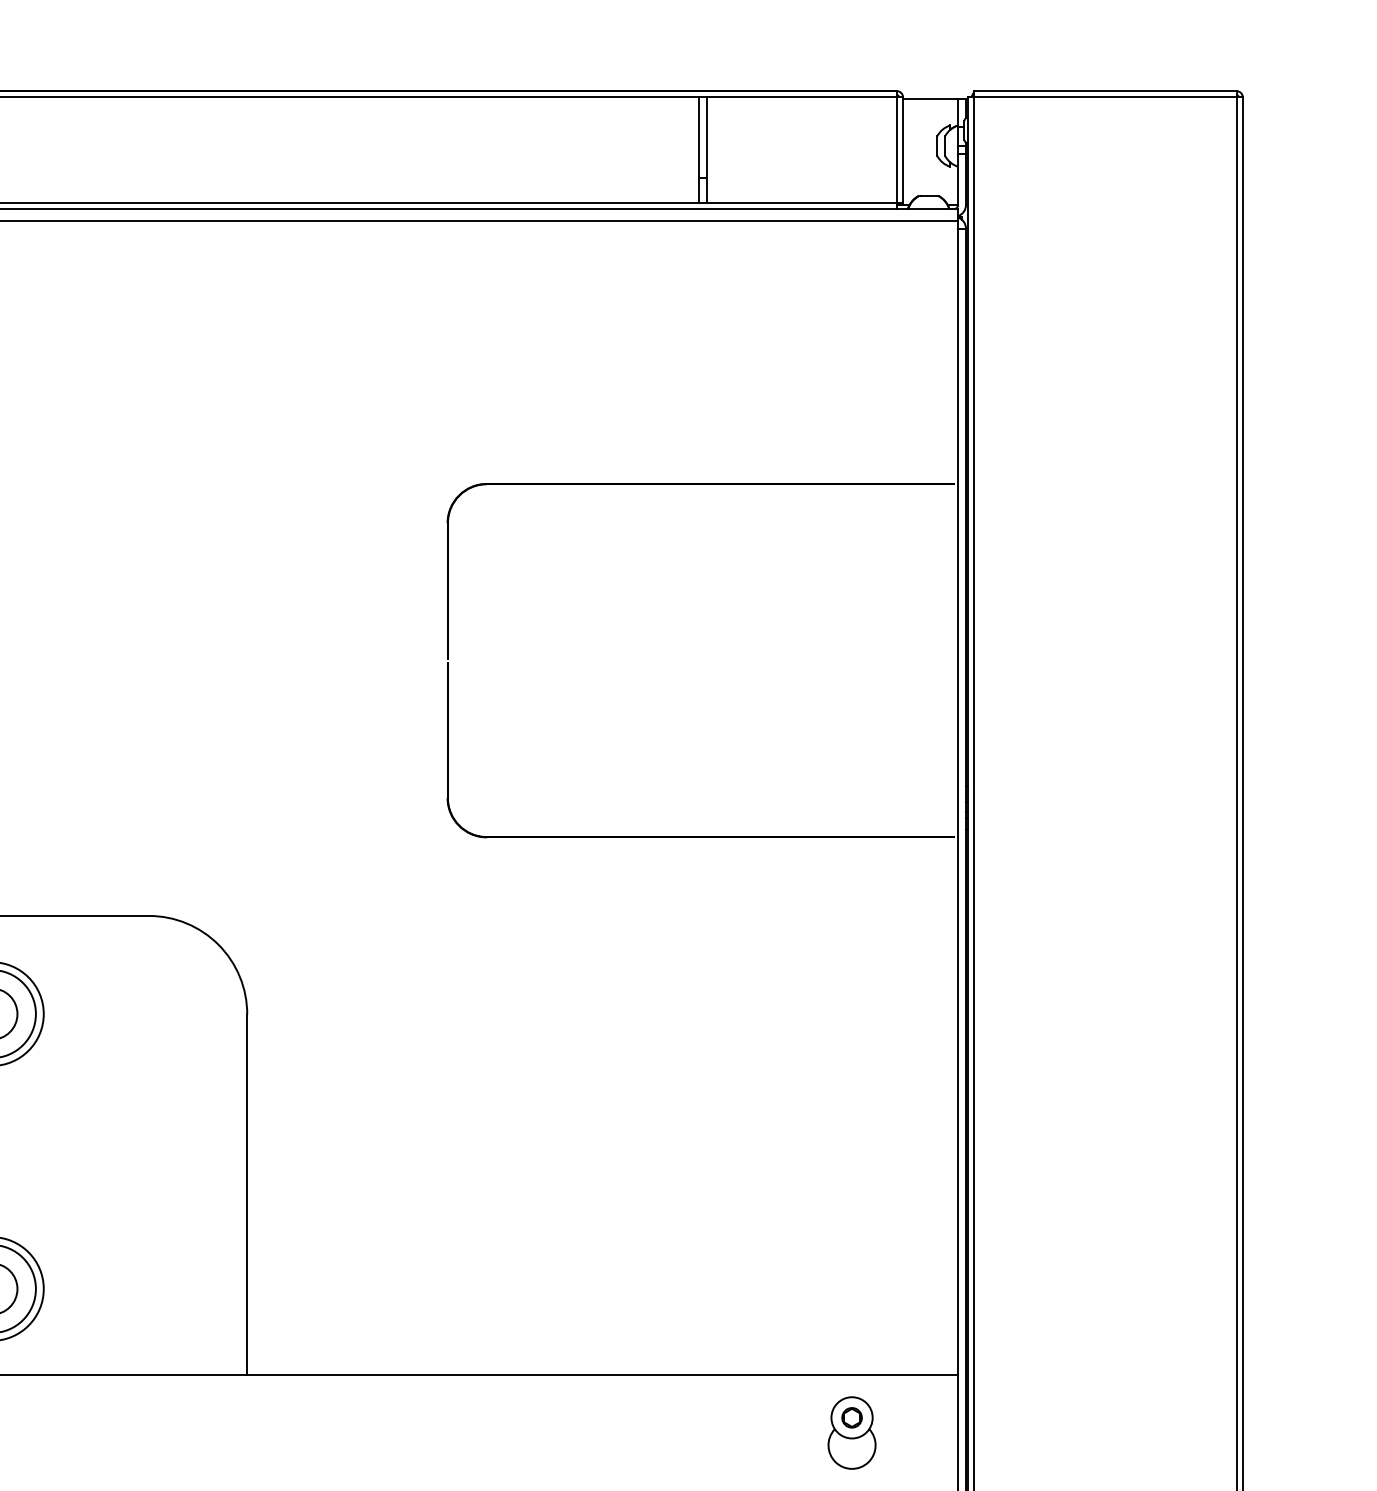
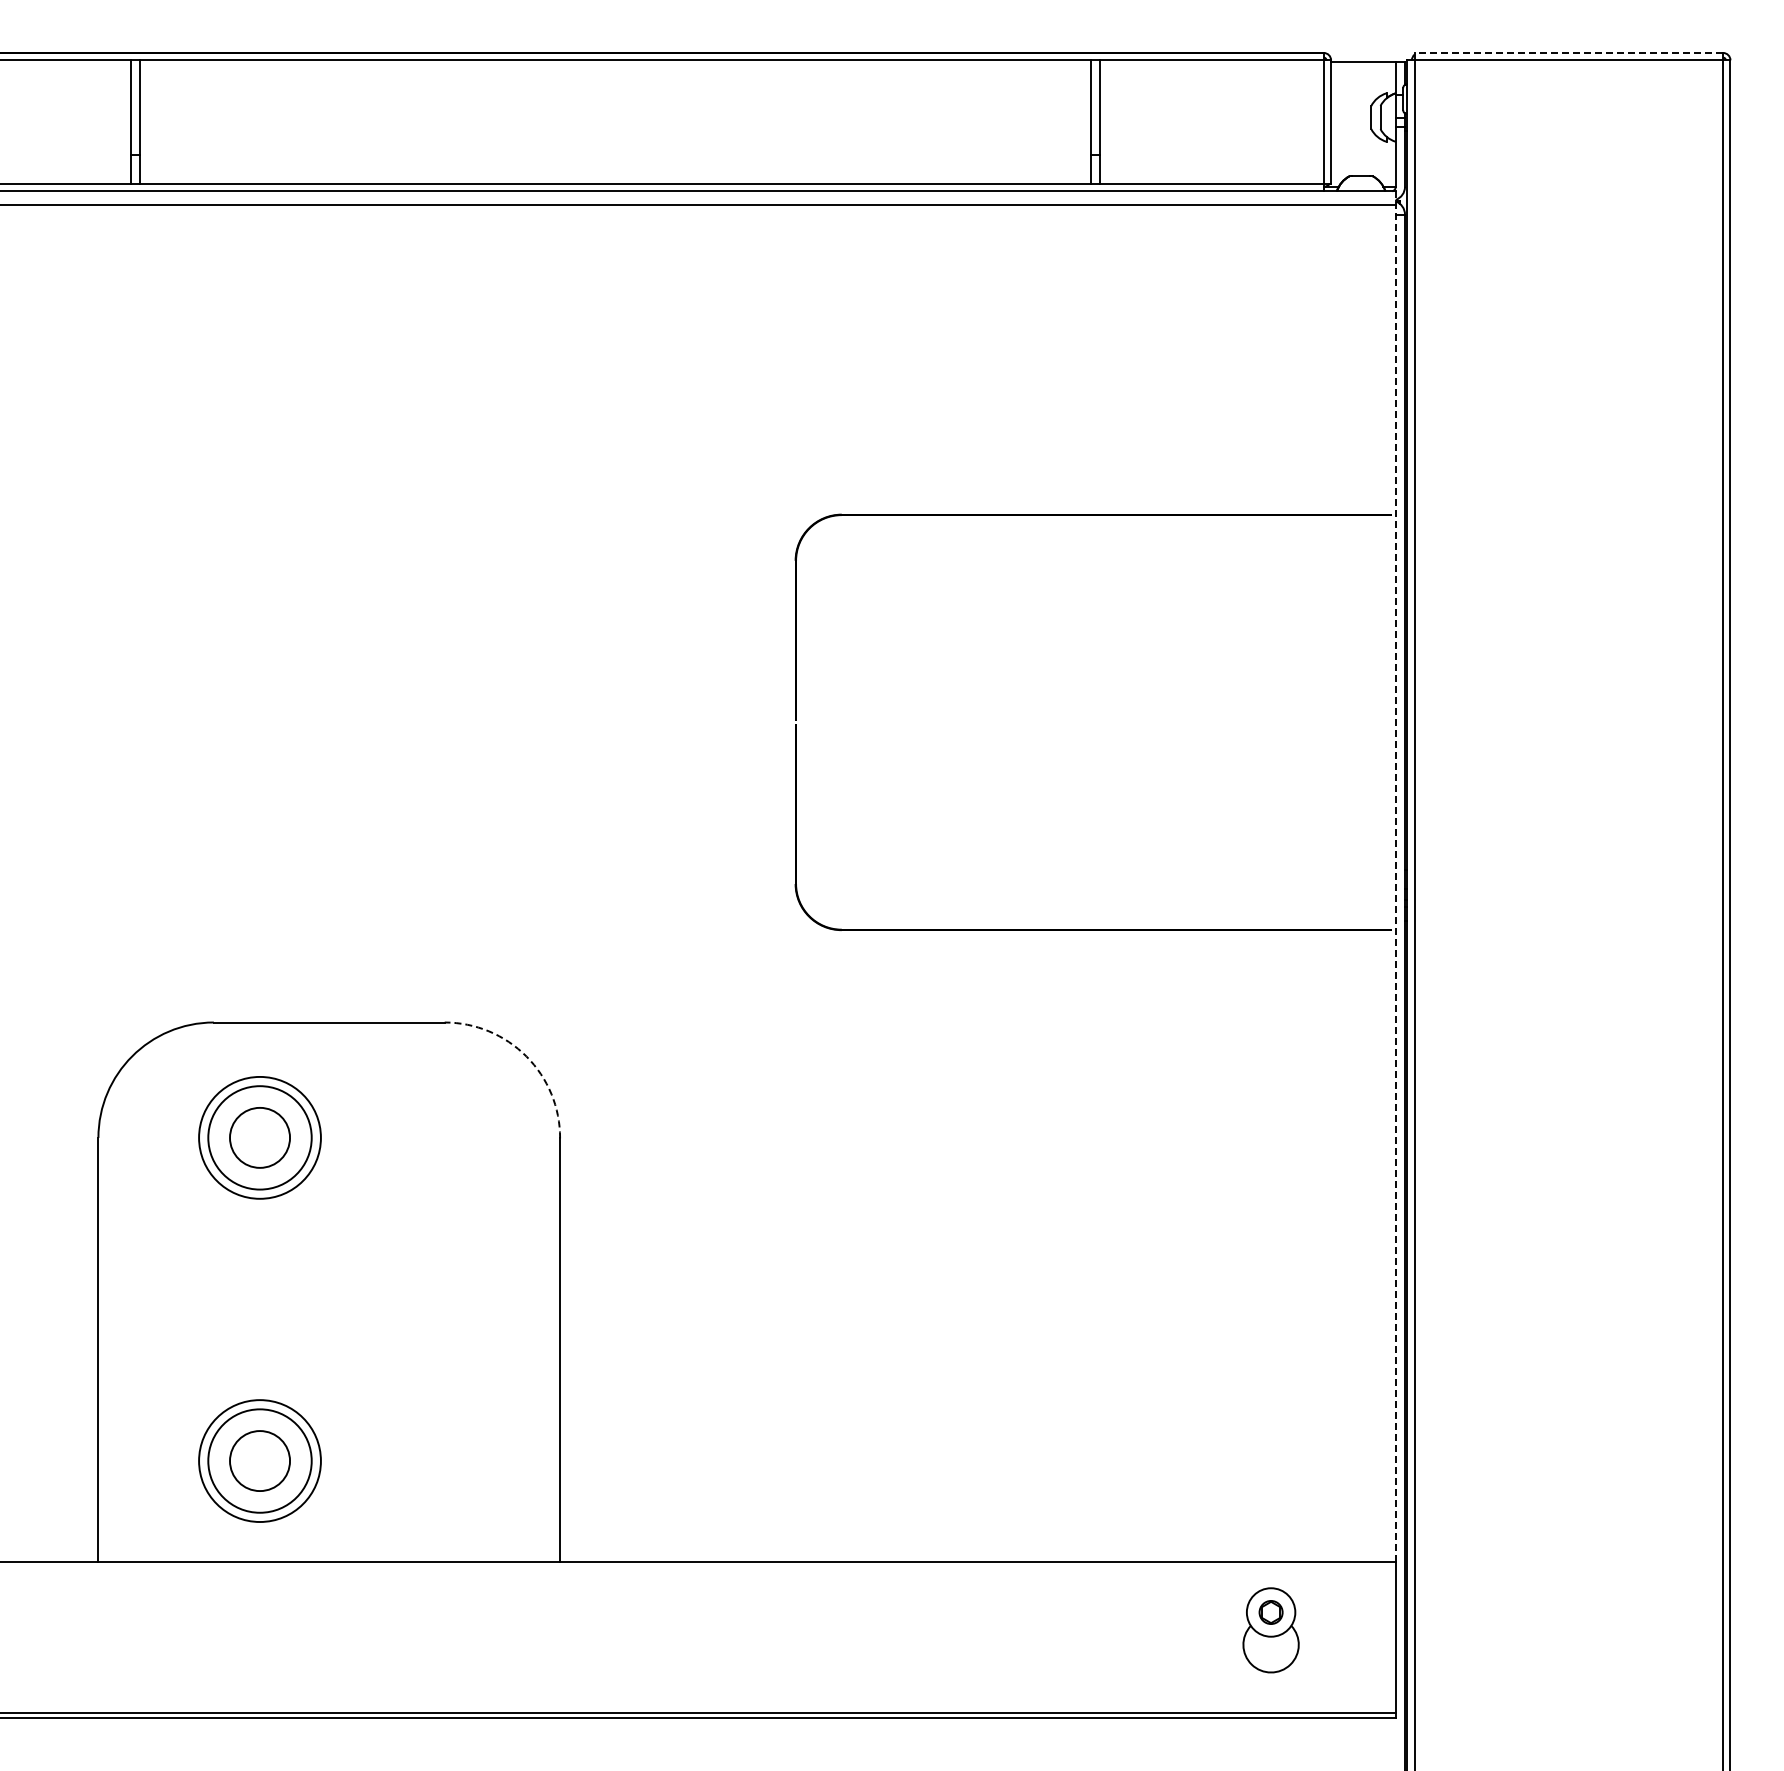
line: (1105, 90) -> (1568, 52), solid -> dashed
line: (957, 791) -> (1395, 876), solid -> dashed
arc: (218, 944) -> (526, 1056), solid -> dashed

